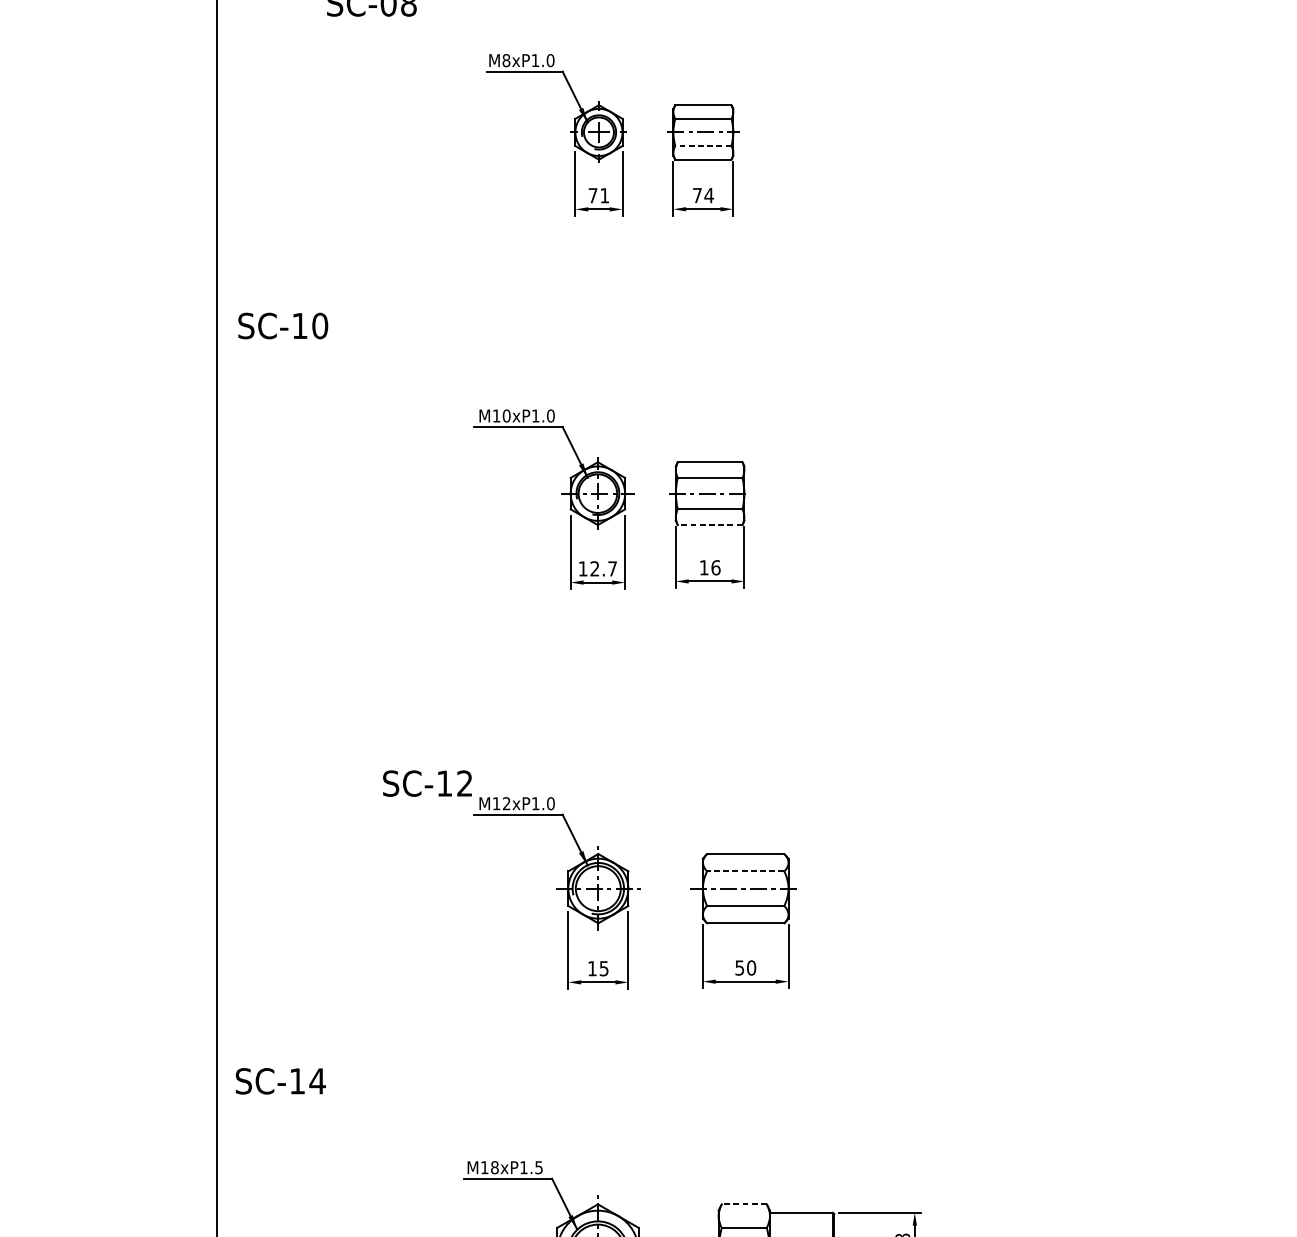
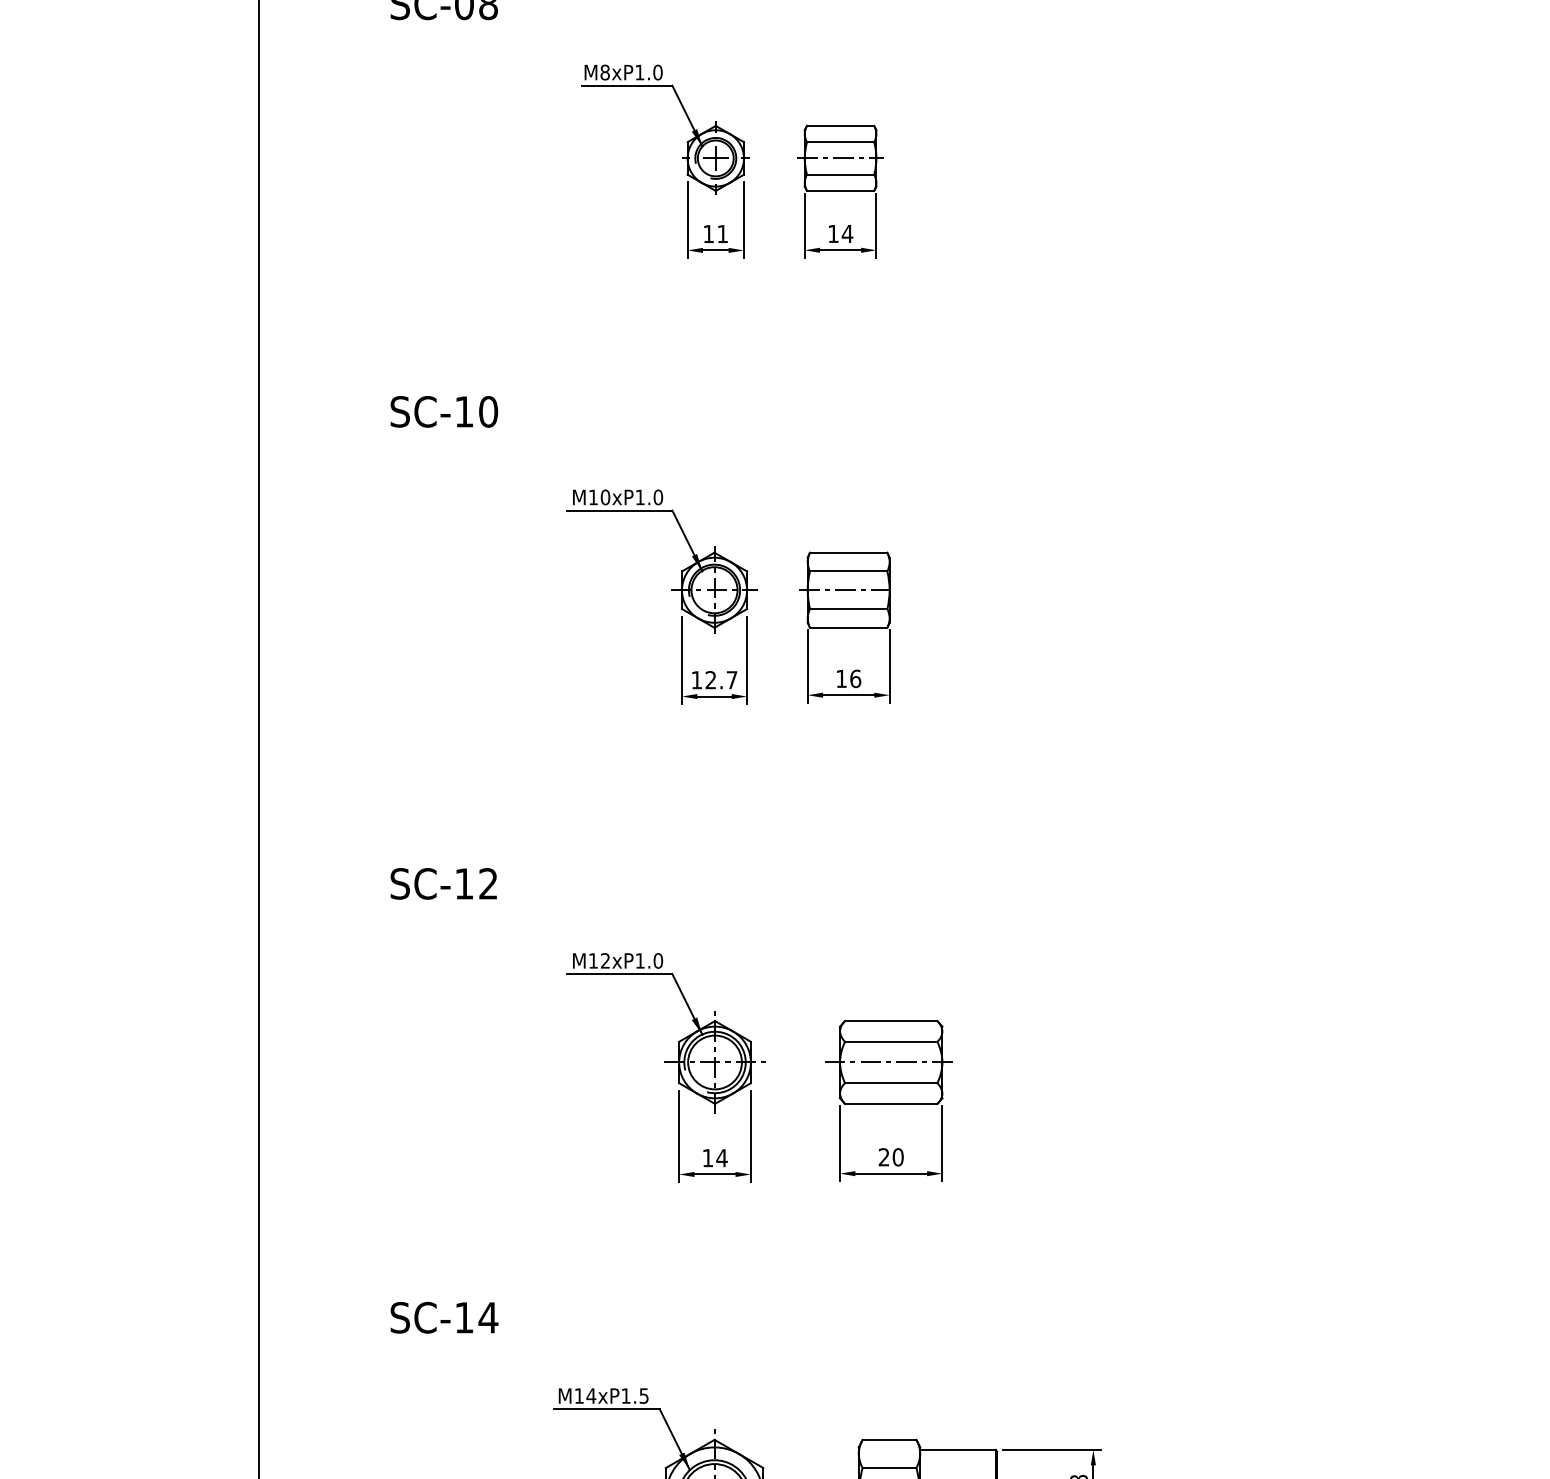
line: (703, 145) -> (840, 174), dashed -> solid
text: (592, 195) -> (708, 233), 71 -> 11
text: (697, 195) -> (833, 233), 74 -> 14
text: (283, 325) -> (444, 411), moved
line: (709, 524) -> (848, 627), dashed -> solid
text: (427, 783) -> (443, 883), moved
line: (745, 871) -> (890, 1041), dashed -> solid
text: (603, 968) -> (721, 1158), 15 -> 14
text: (740, 968) -> (884, 1157), 50 -> 20
text: (280, 1081) -> (444, 1317), moved
text: (495, 1167) -> (591, 1395), M18xP1.5 -> M14xP1.5
line: (744, 1204) -> (889, 1439), dashed -> solid

